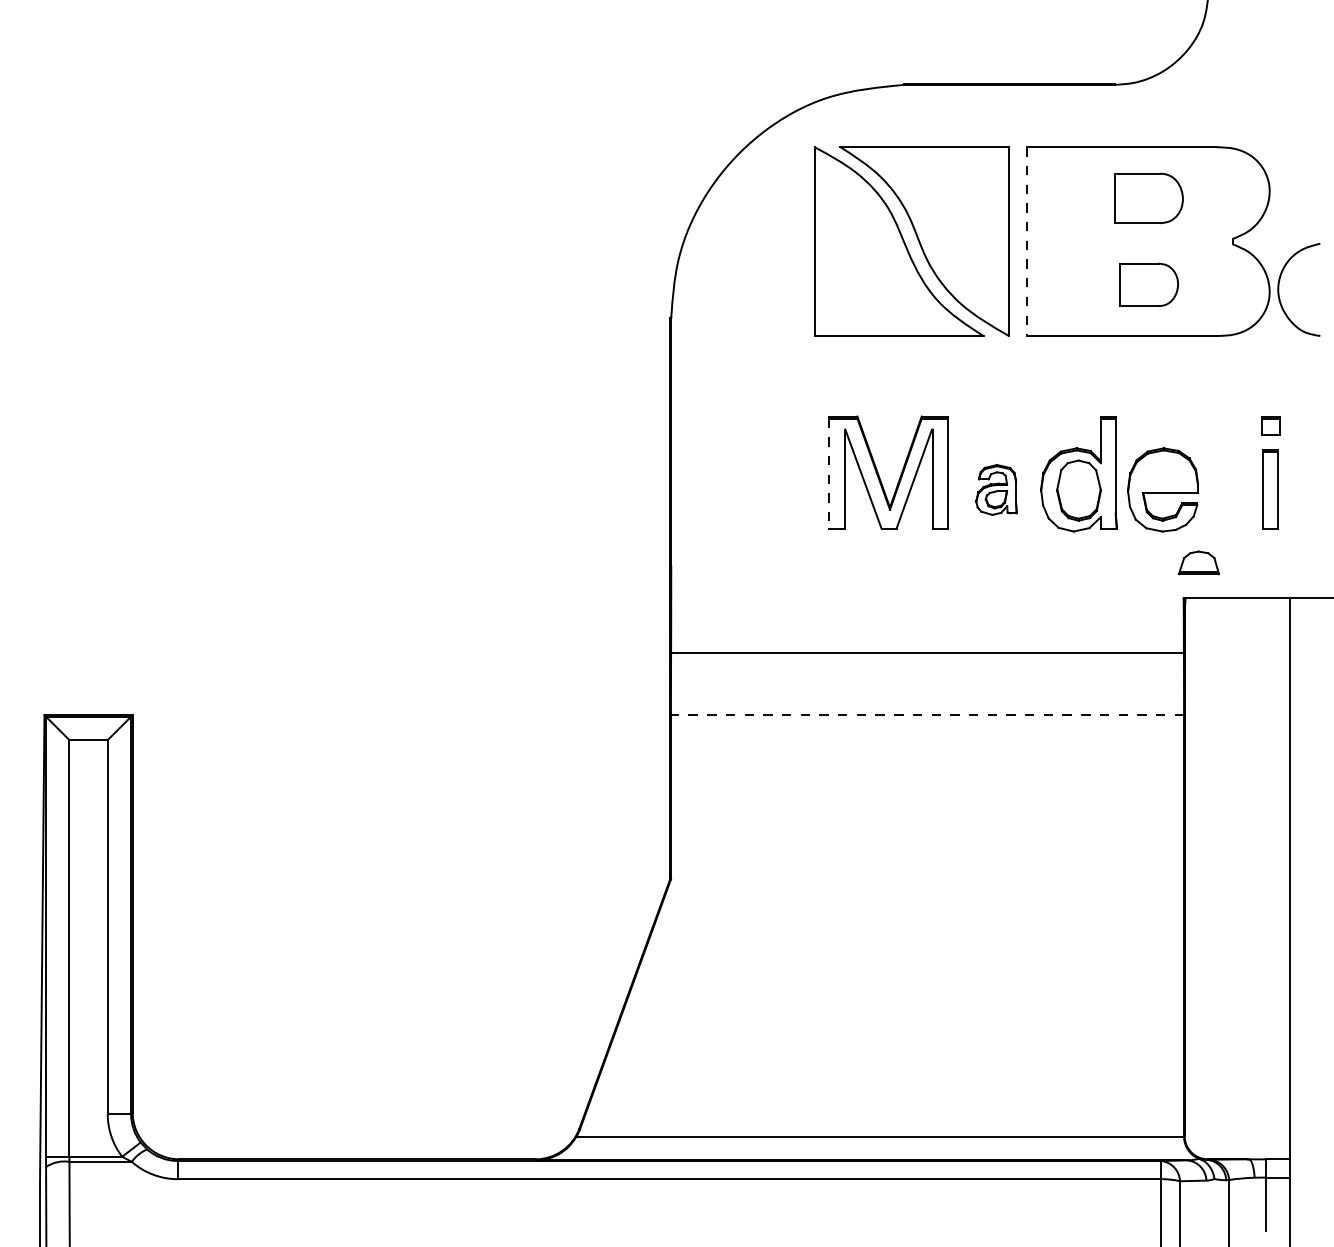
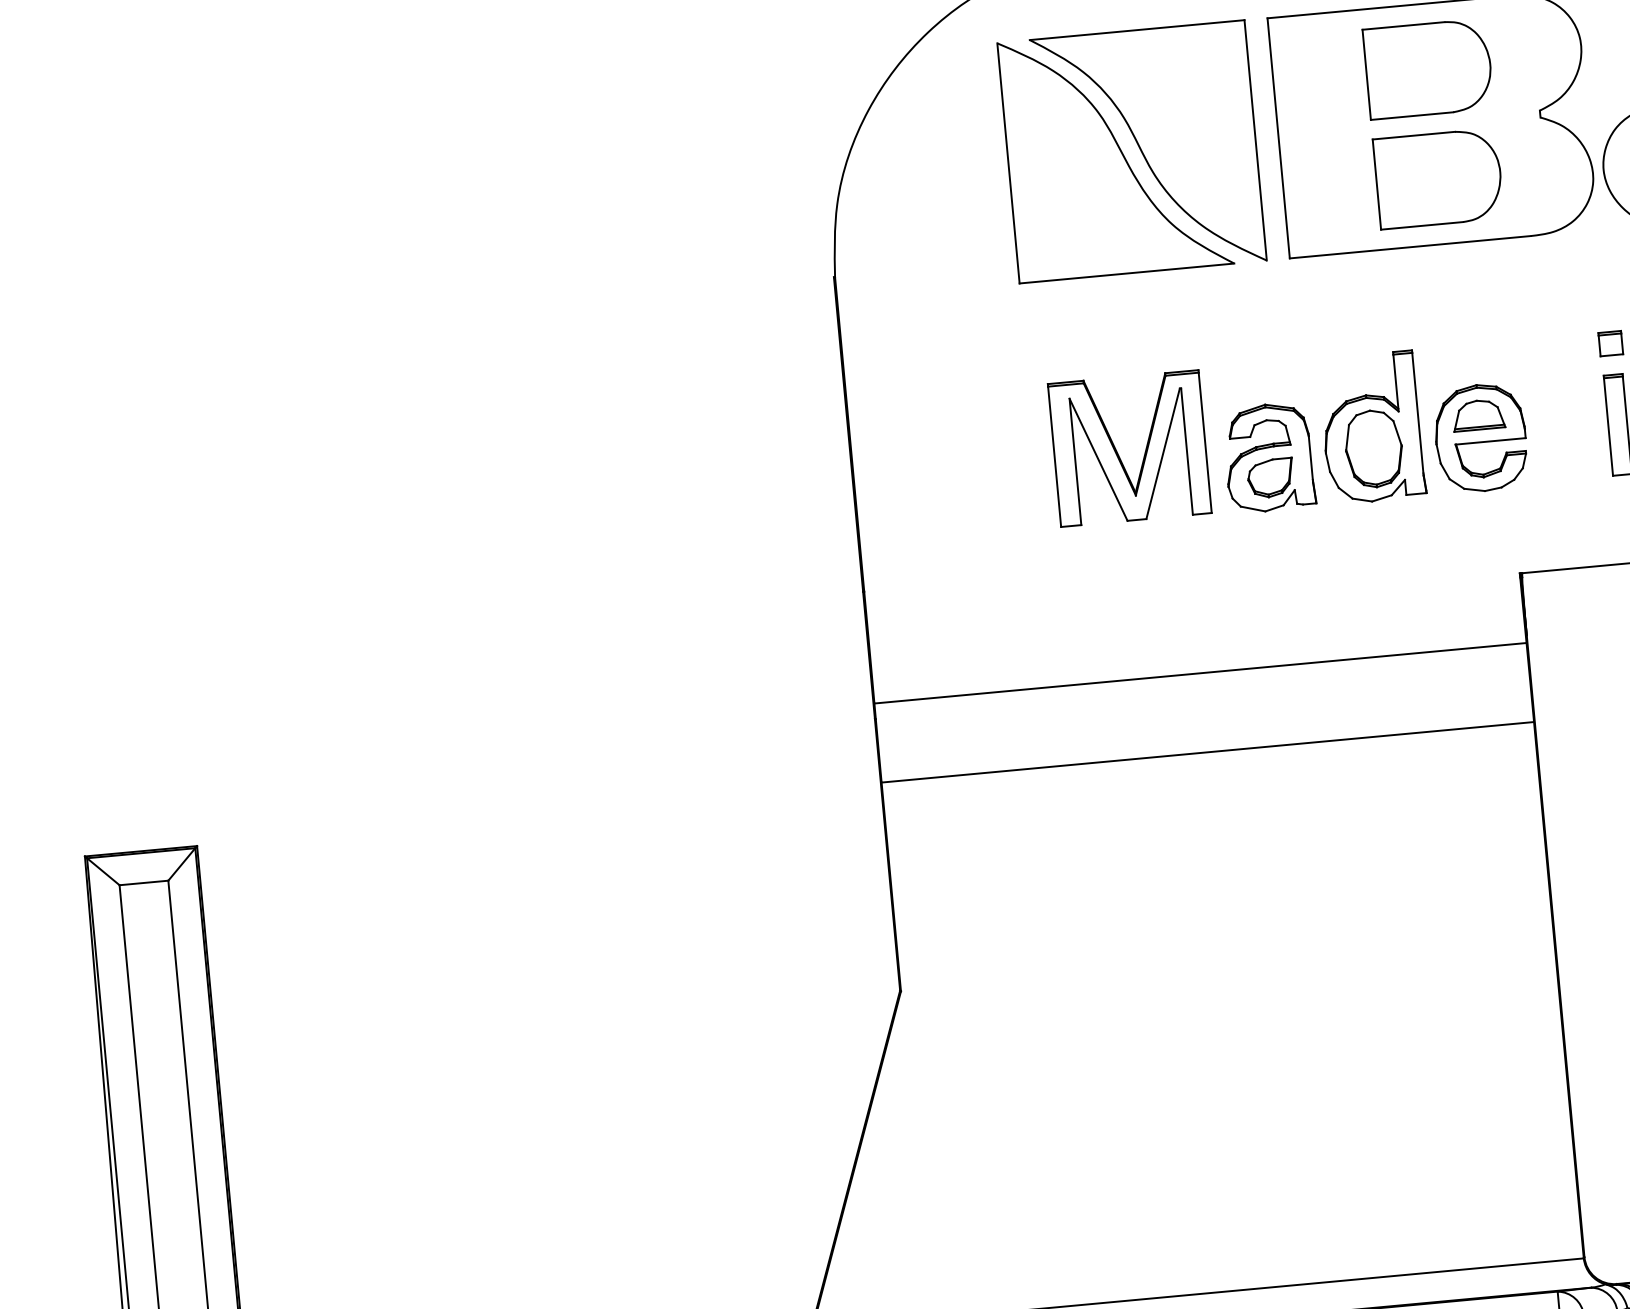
part: (1148, 198) -> (1427, 69), size x1.43
line: (1027, 242) -> (1279, 139), dashed -> solid
part: (1148, 284) -> (1438, 178), size x1.67
line: (829, 474) -> (1054, 457), dashed -> solid
part: (996, 489) -> (1268, 457), size x1.67
part: (1198, 562) -> (1477, 414), moved
line: (927, 715) -> (1207, 752), dashed -> solid

